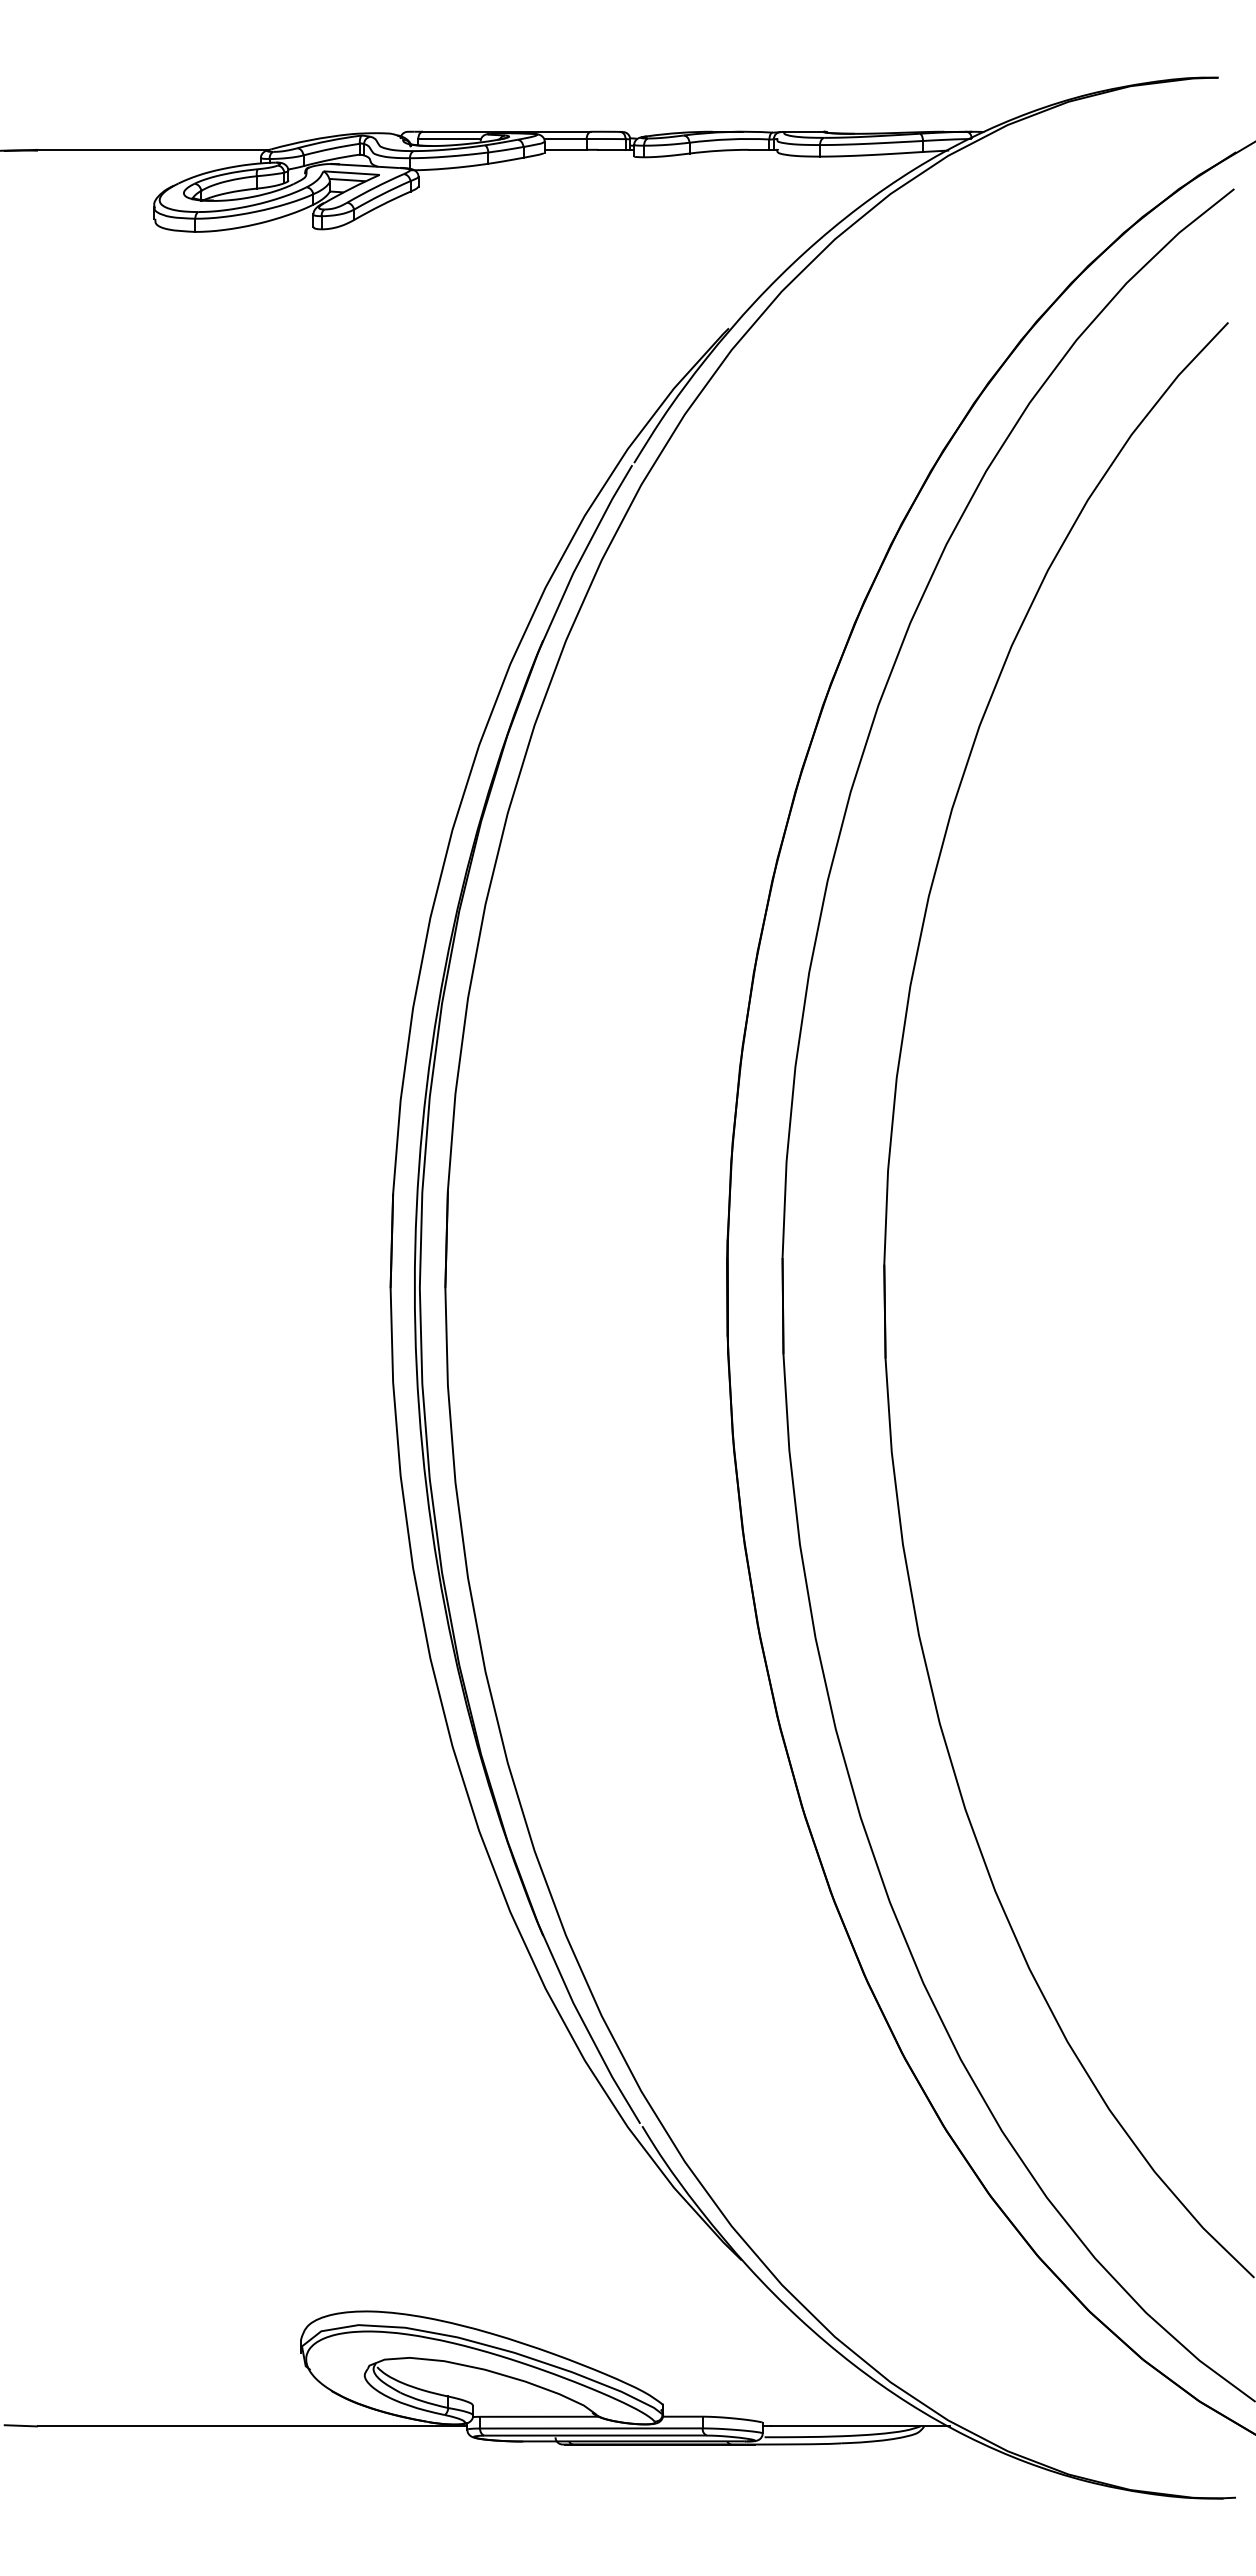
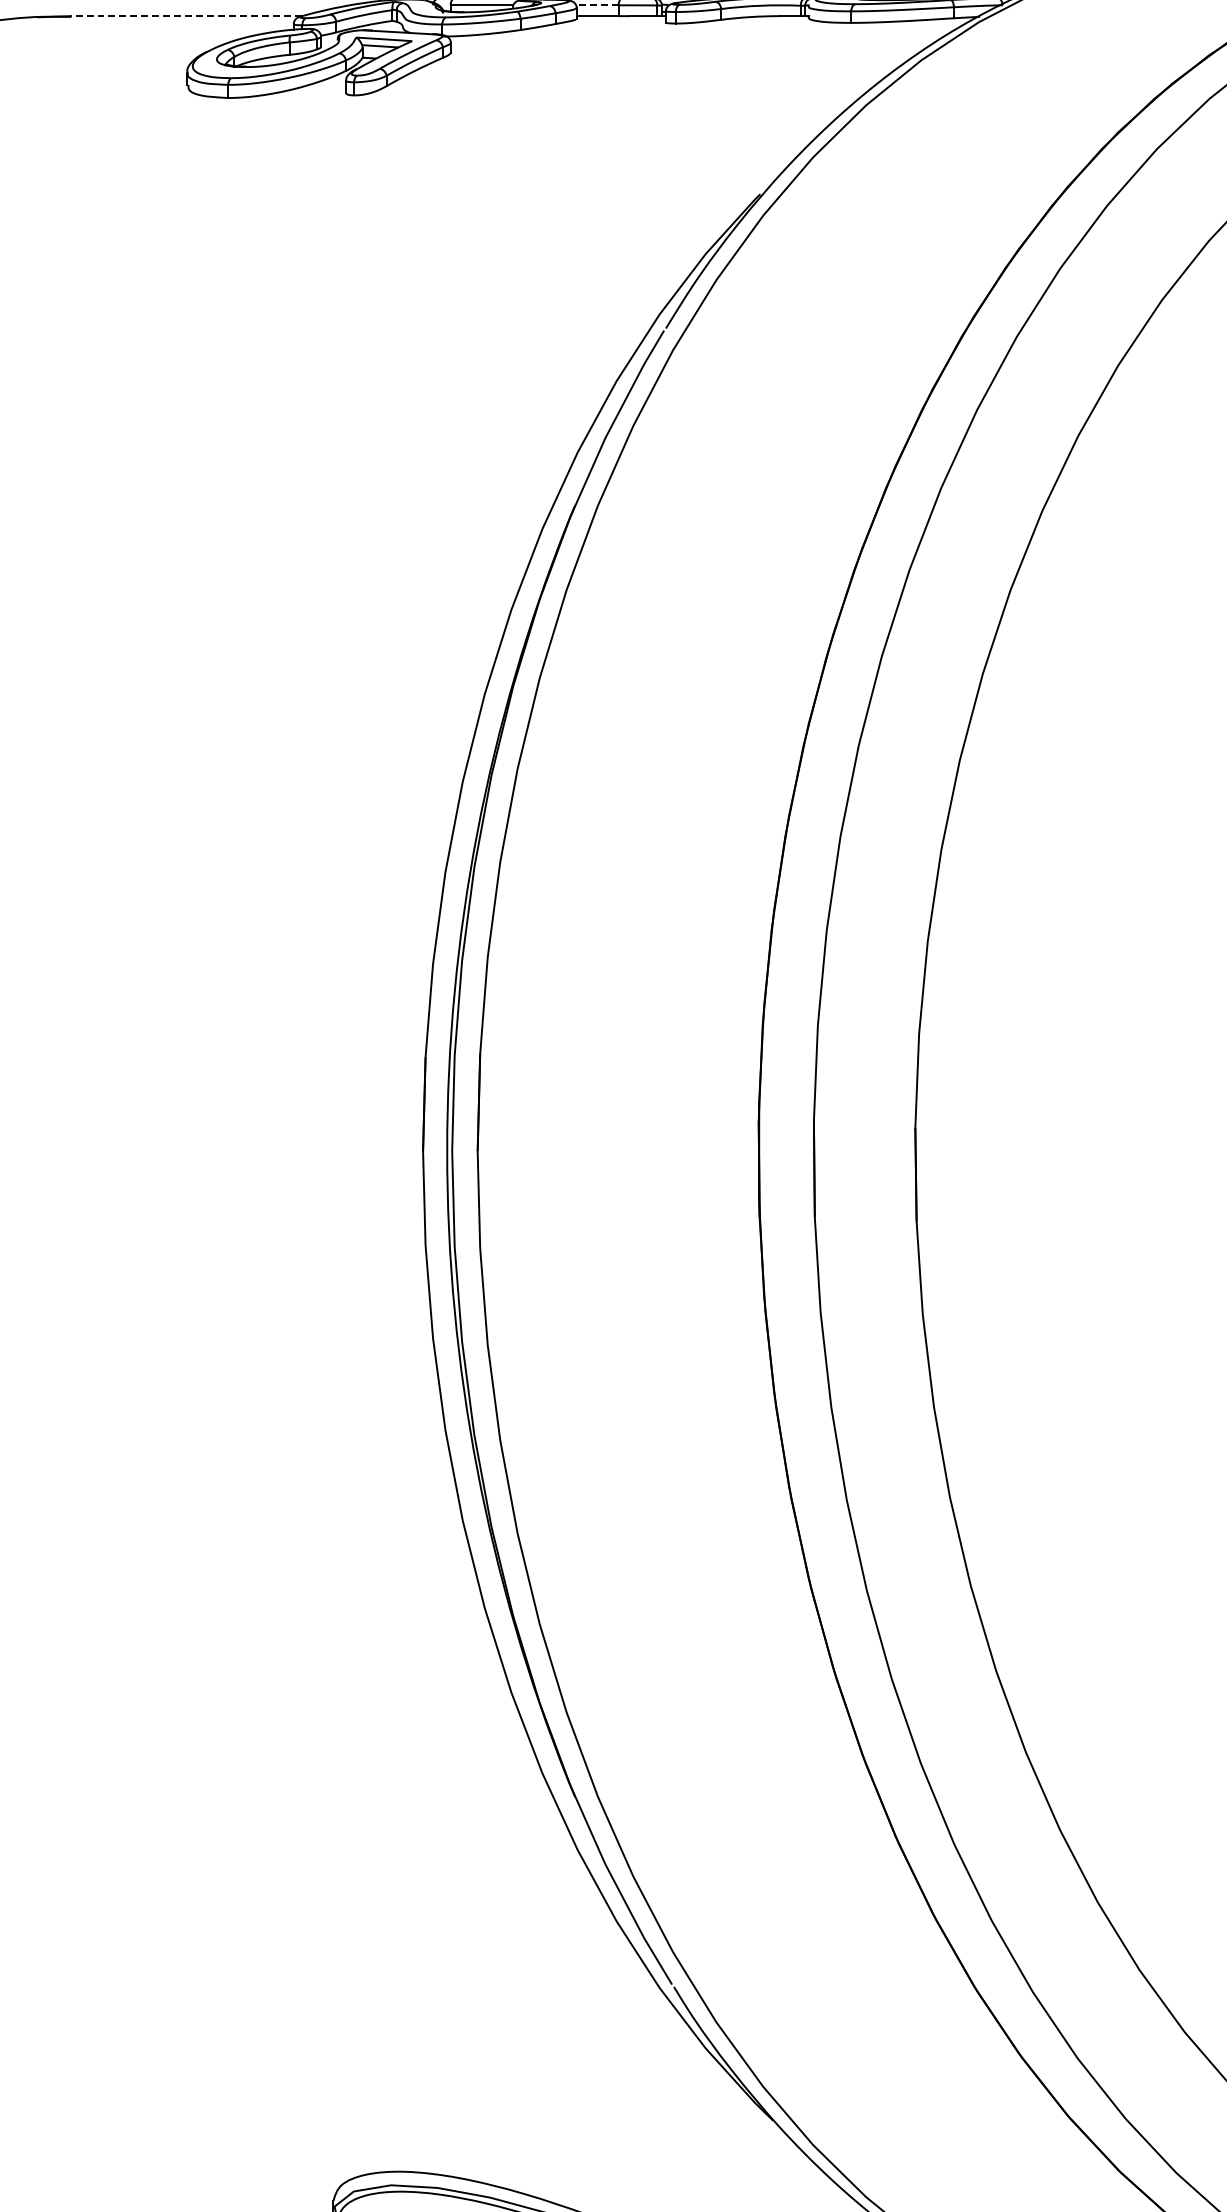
line: (565, 139) -> (597, 5), solid -> dashed
line: (153, 149) -> (186, 15), solid -> dashed

